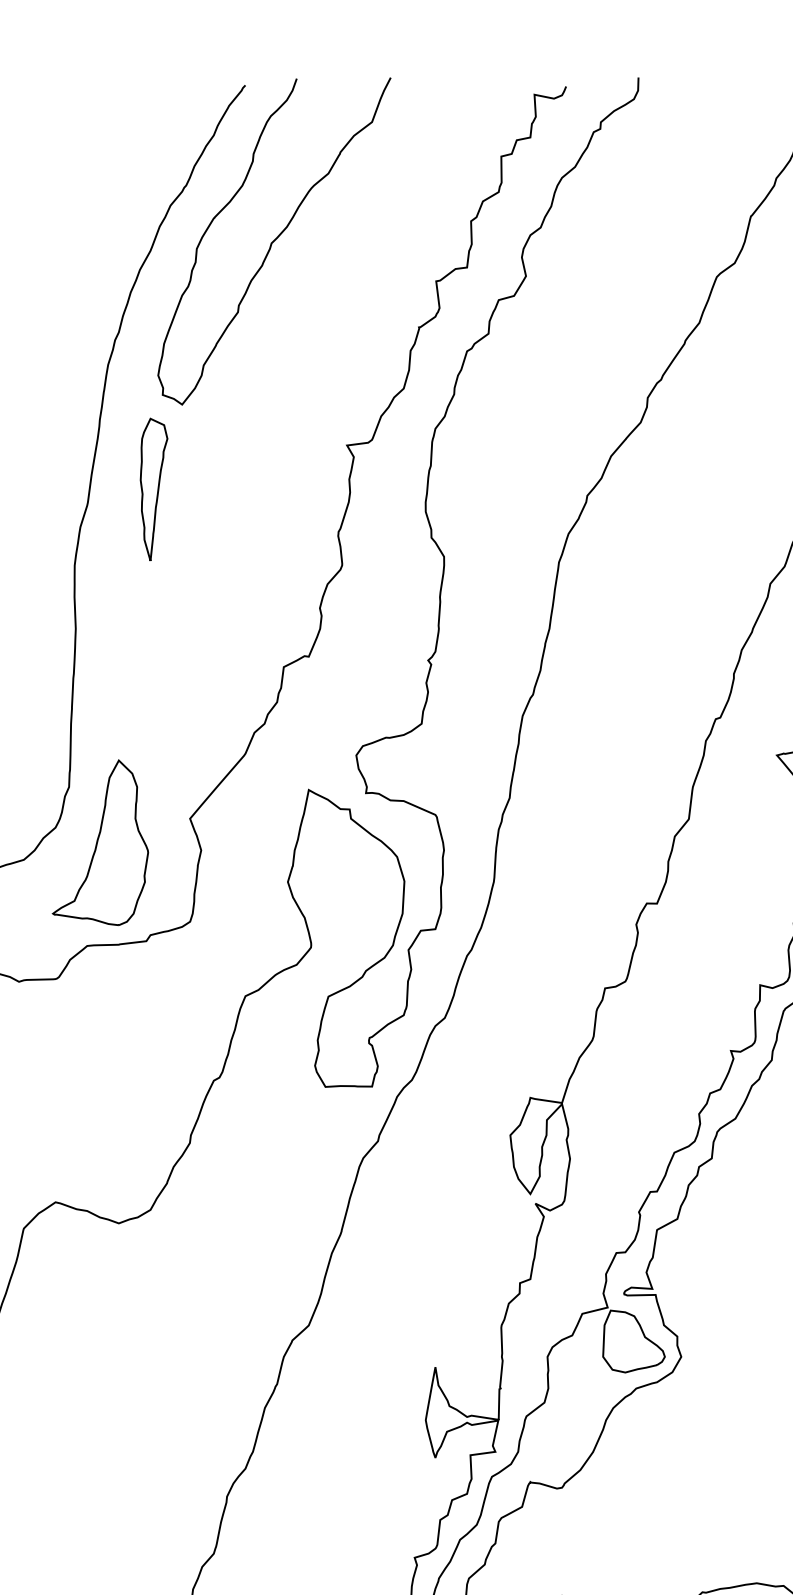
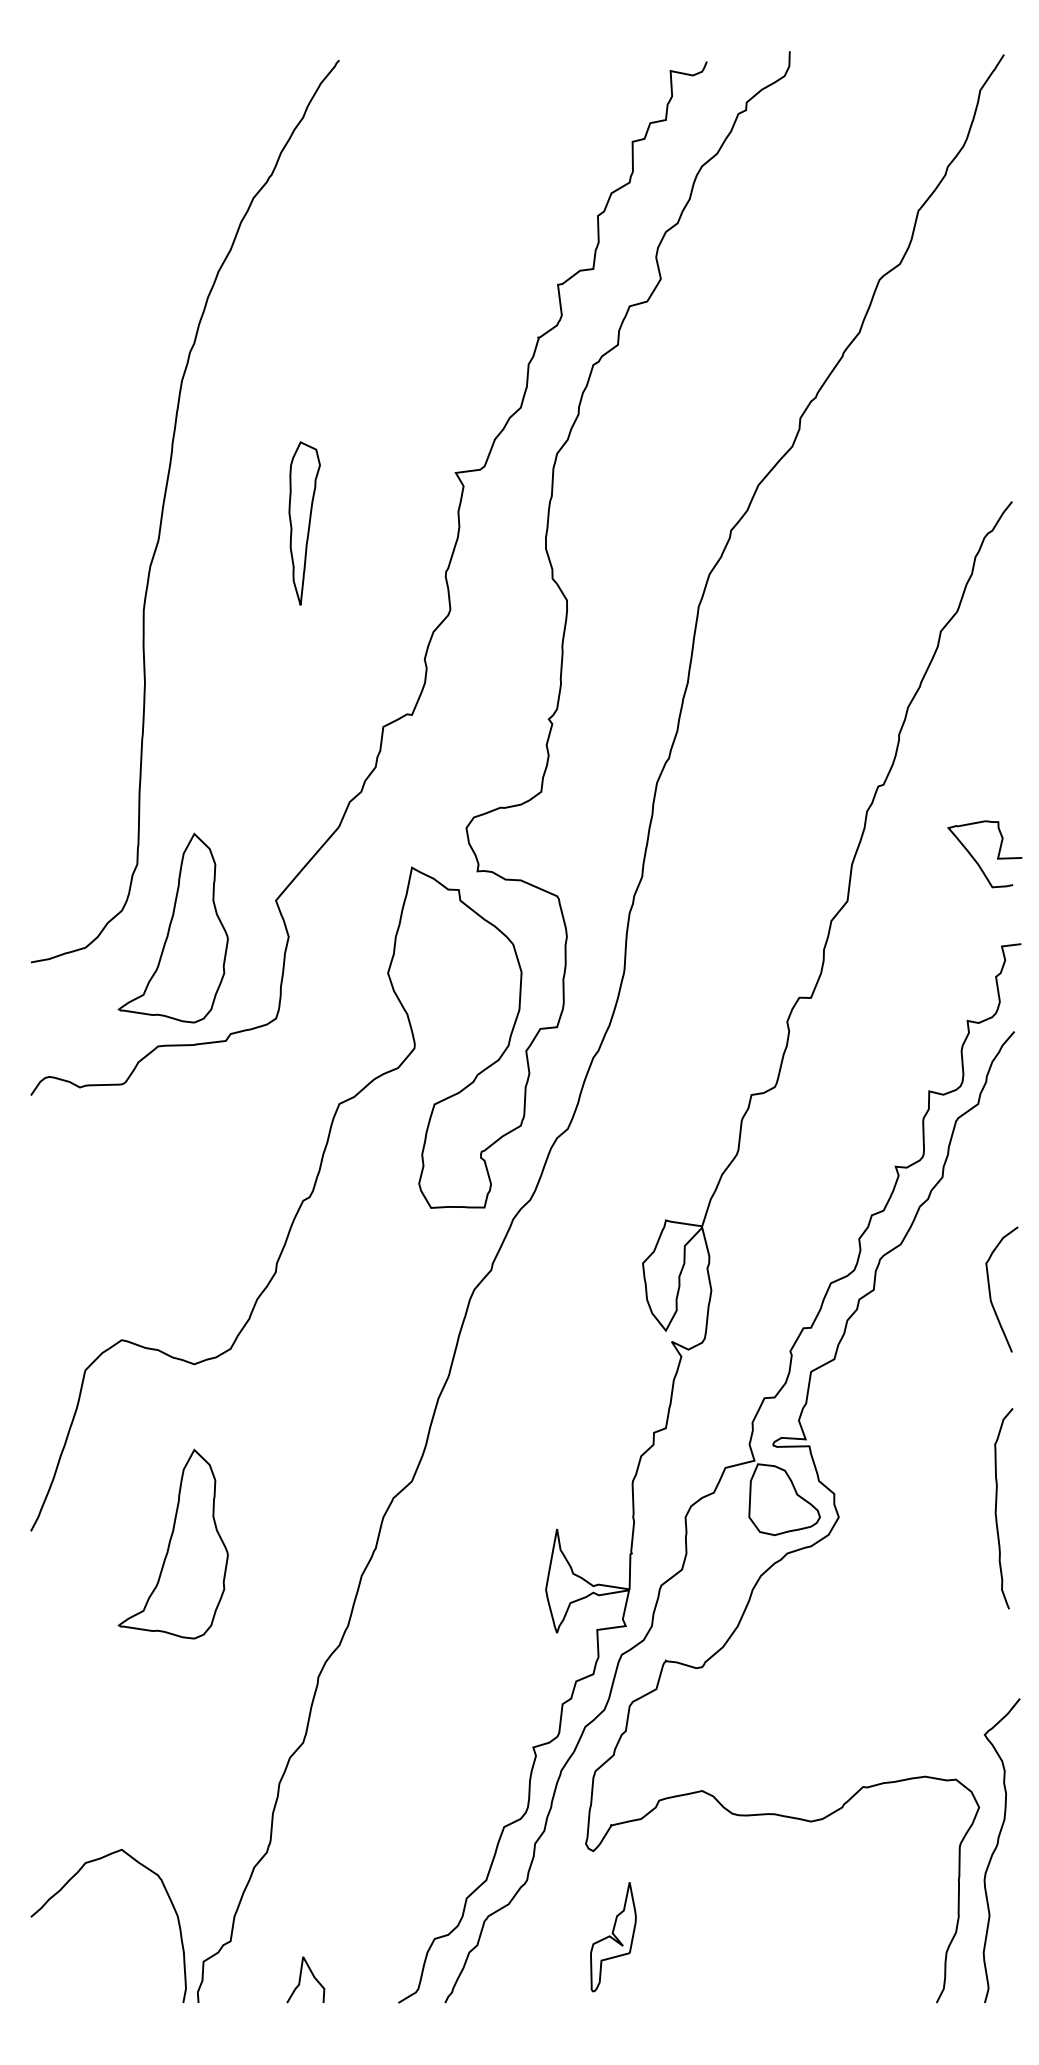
curve: (274, 240) -> (372, 238), removed
part: (153, 489) -> (304, 523), moved
part: (99, 1379) -> (172, 1543), added

